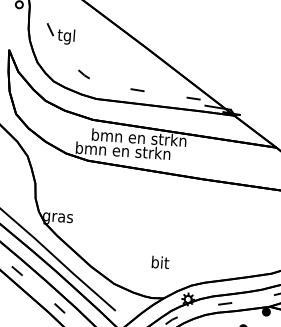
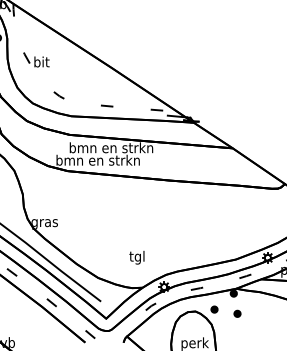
text: (66, 36) -> (41, 63), tgl -> bit
text: (160, 263) -> (137, 257), bit -> tgl

